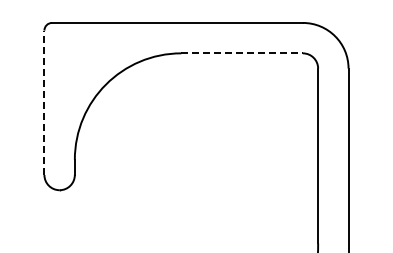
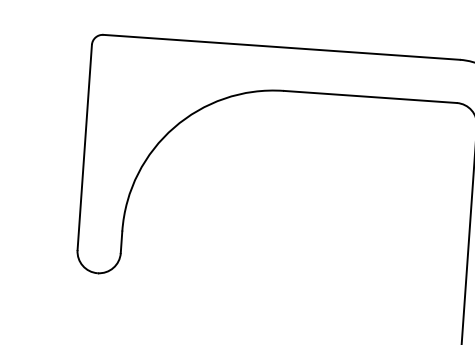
line: (242, 53) -> (370, 97), dashed -> solid
line: (44, 102) -> (84, 147), dashed -> solid

